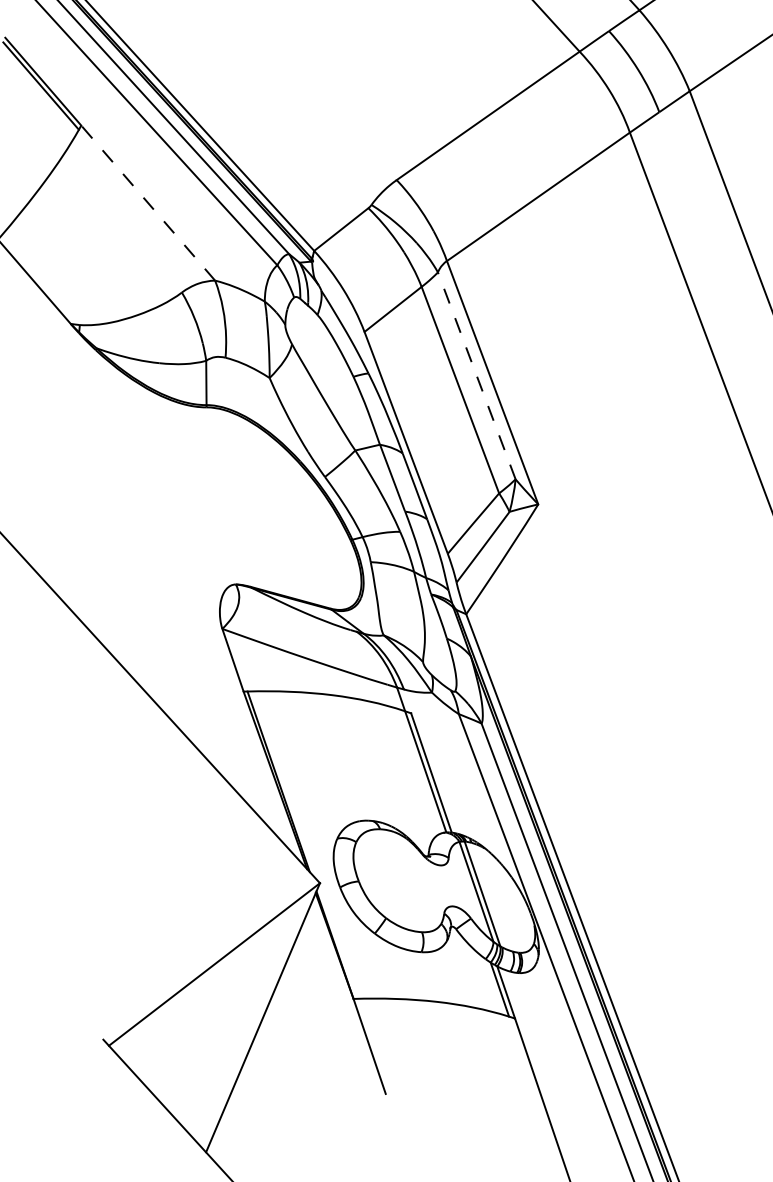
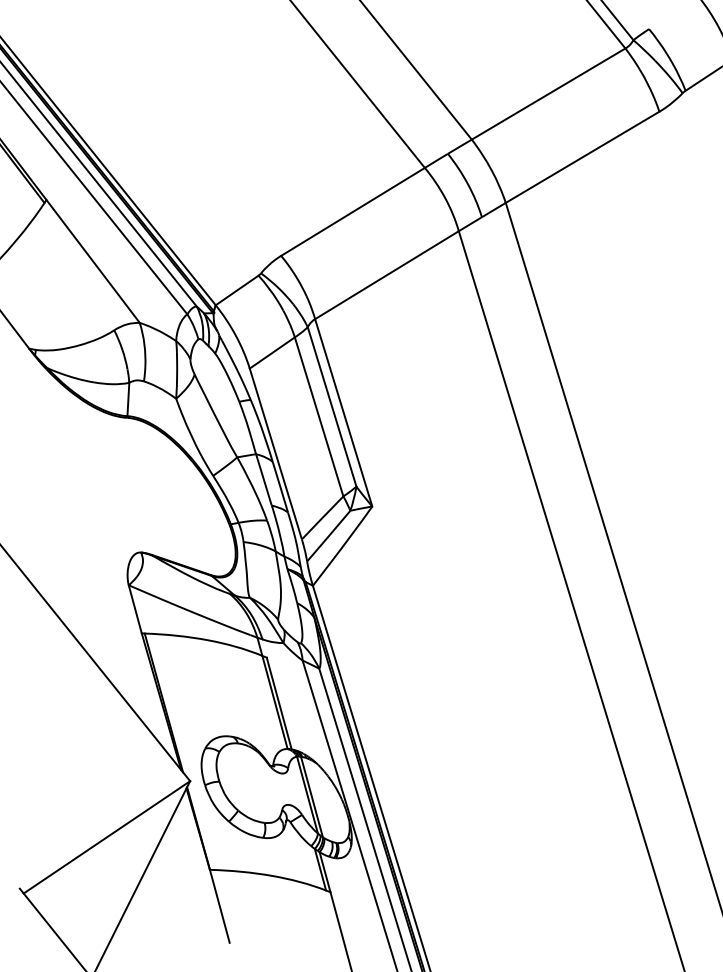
line: (147, 203) -> (92, 261), dashed -> solid
line: (475, 375) -> (331, 406), dashed -> solid

